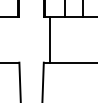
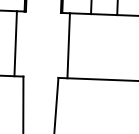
line: (13, 39) -> (16, 43), added

